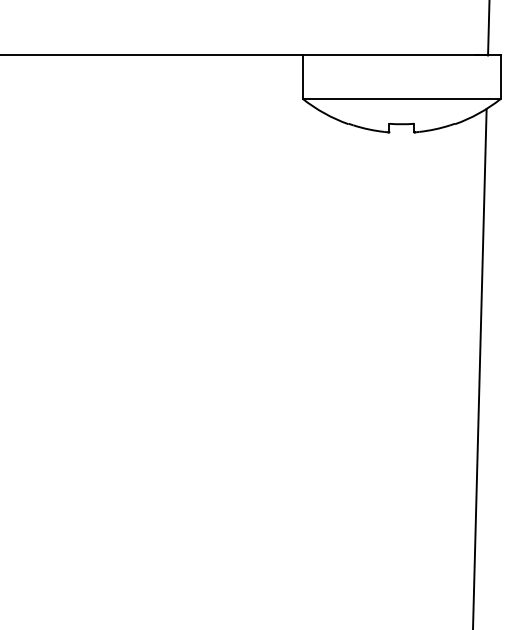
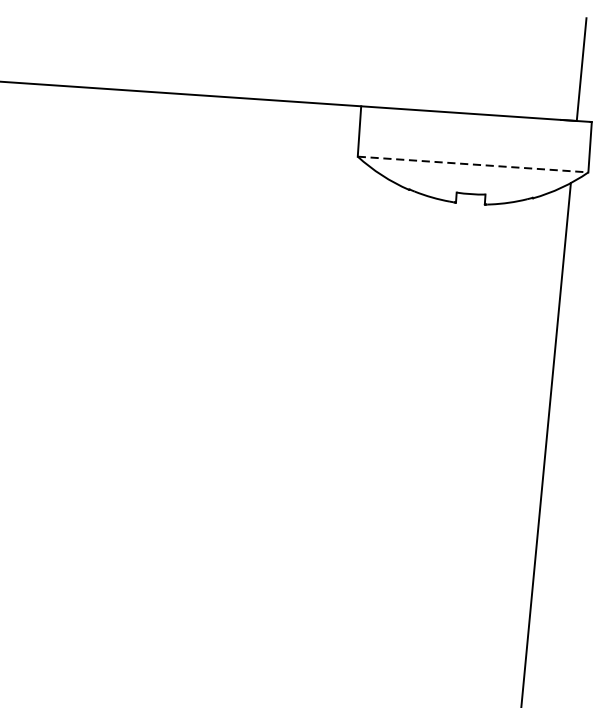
line: (402, 98) -> (473, 164), solid -> dashed

